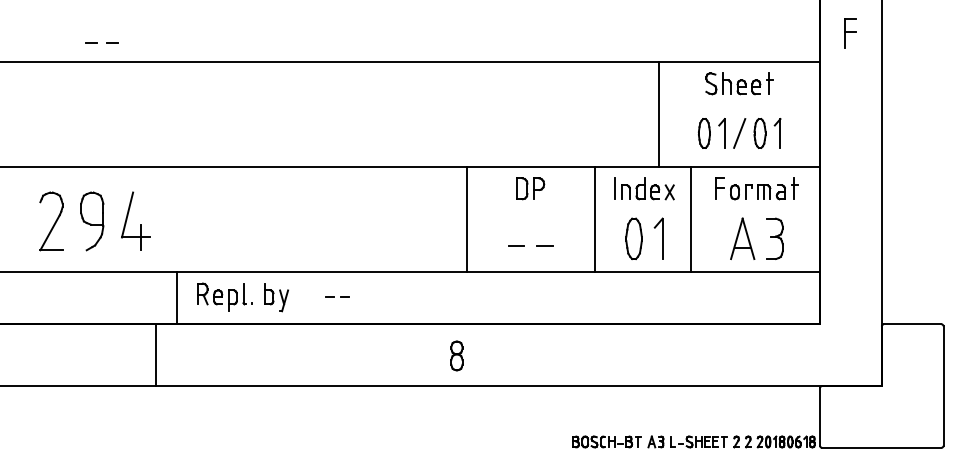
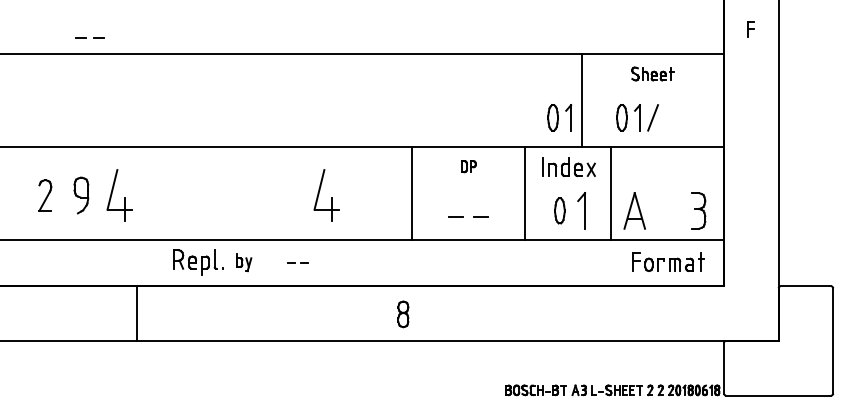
part: (849, 33) -> (750, 29), size x0.6
part: (738, 83) -> (652, 73), size x0.7
part: (767, 133) -> (559, 117), moved
part: (530, 188) -> (468, 166), size x0.6
part: (757, 188) -> (668, 261), moved
part: (51, 221) -> (45, 195), size x0.6
part: (92, 221) -> (81, 195), size x0.7
part: (369, 221) -> (326, 195), added
part: (633, 238) -> (559, 210), size x0.7
part: (742, 238) -> (634, 210), moved
part: (775, 238) -> (698, 210), moved
line: (177, 297) -> (156, 262), removed
part: (277, 297) -> (244, 262), size x0.7

